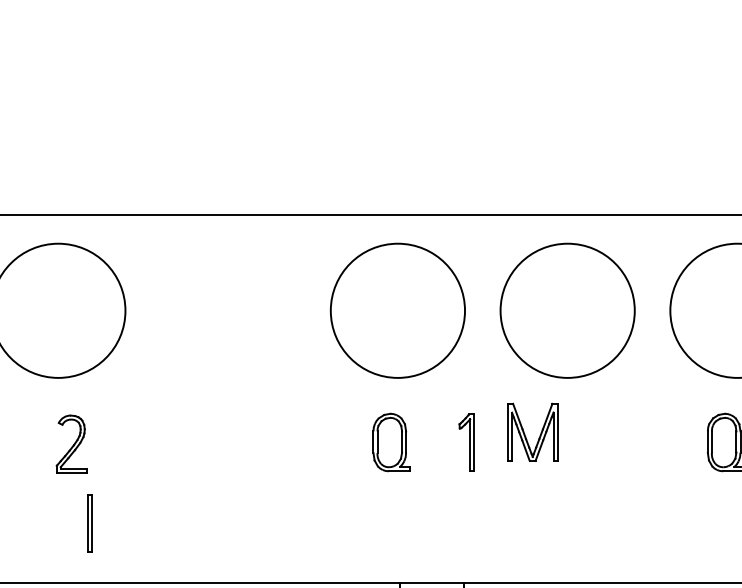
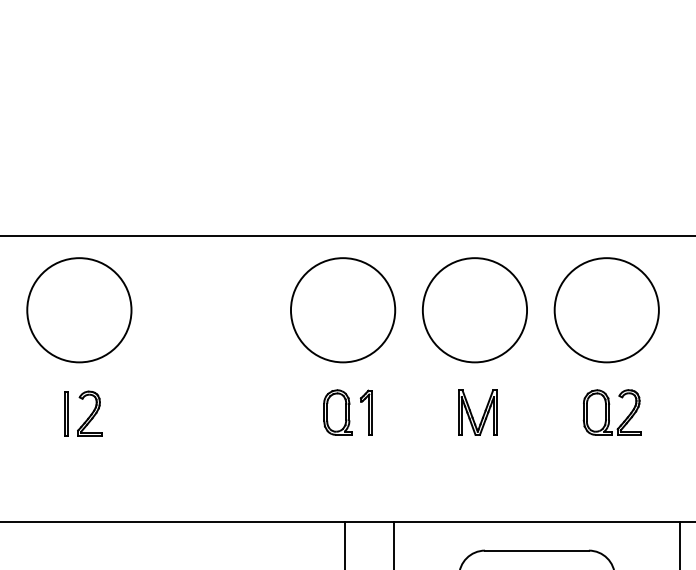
part: (532, 432) -> (477, 412), moved
part: (465, 442) -> (365, 412), moved
line: (88, 522) -> (65, 413), moved

